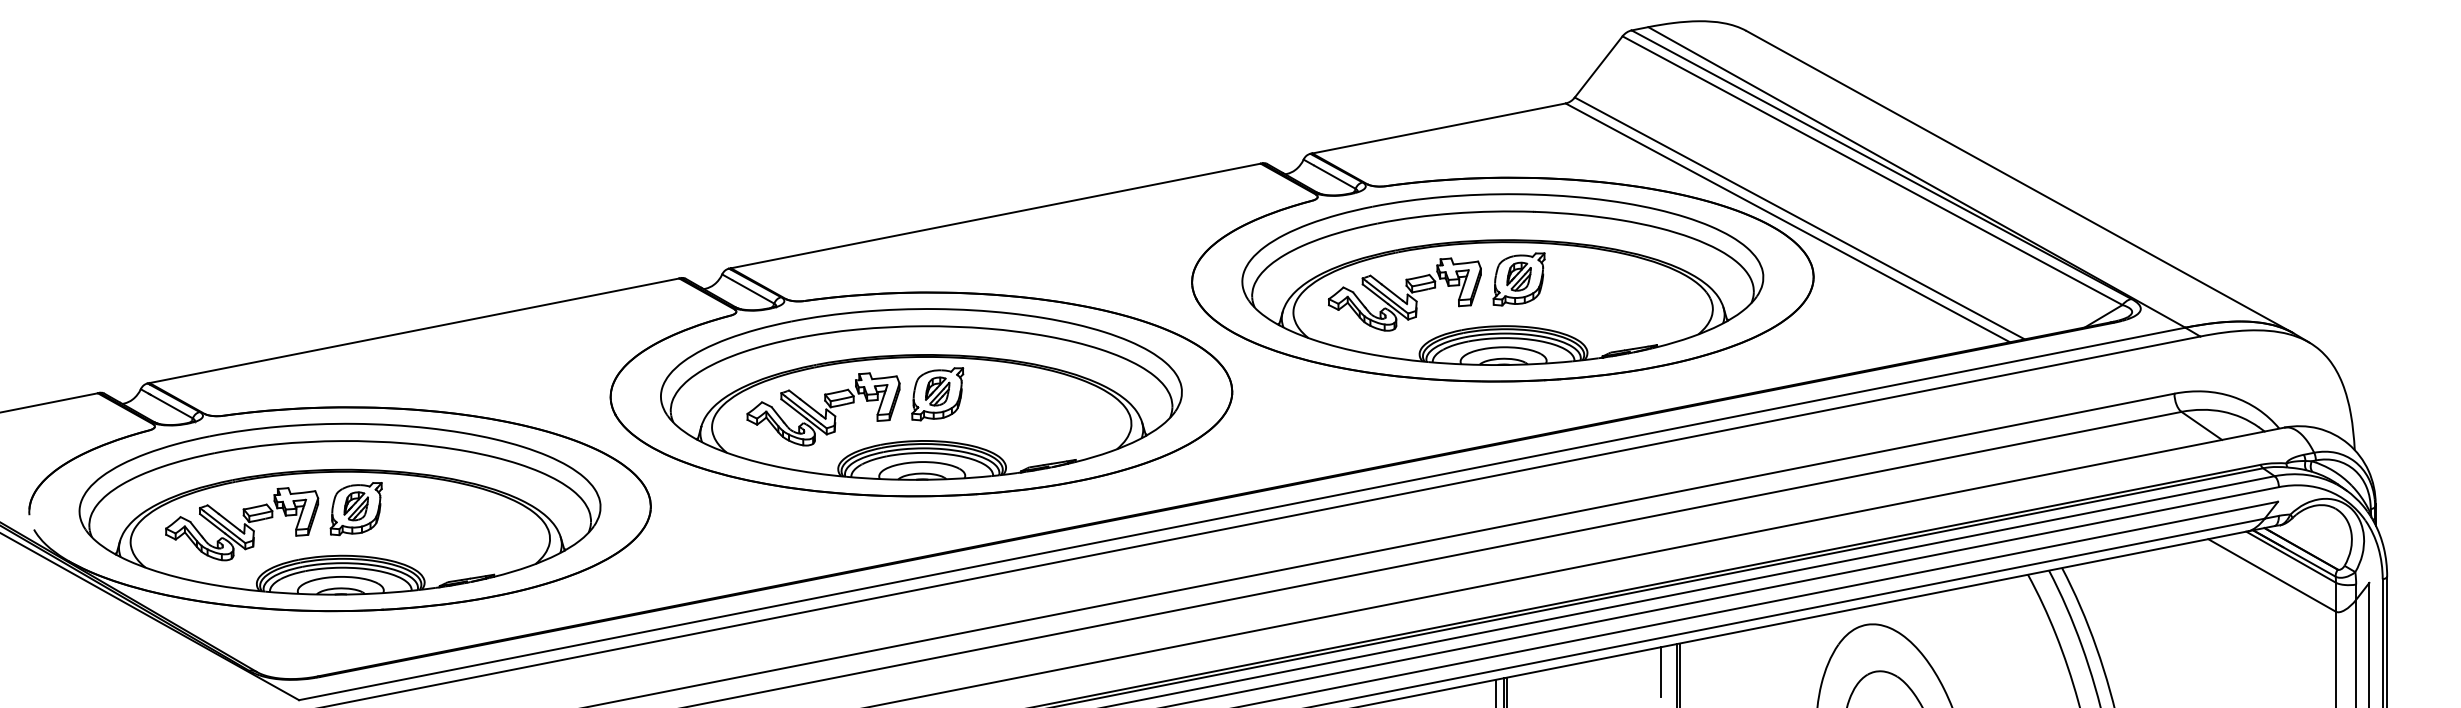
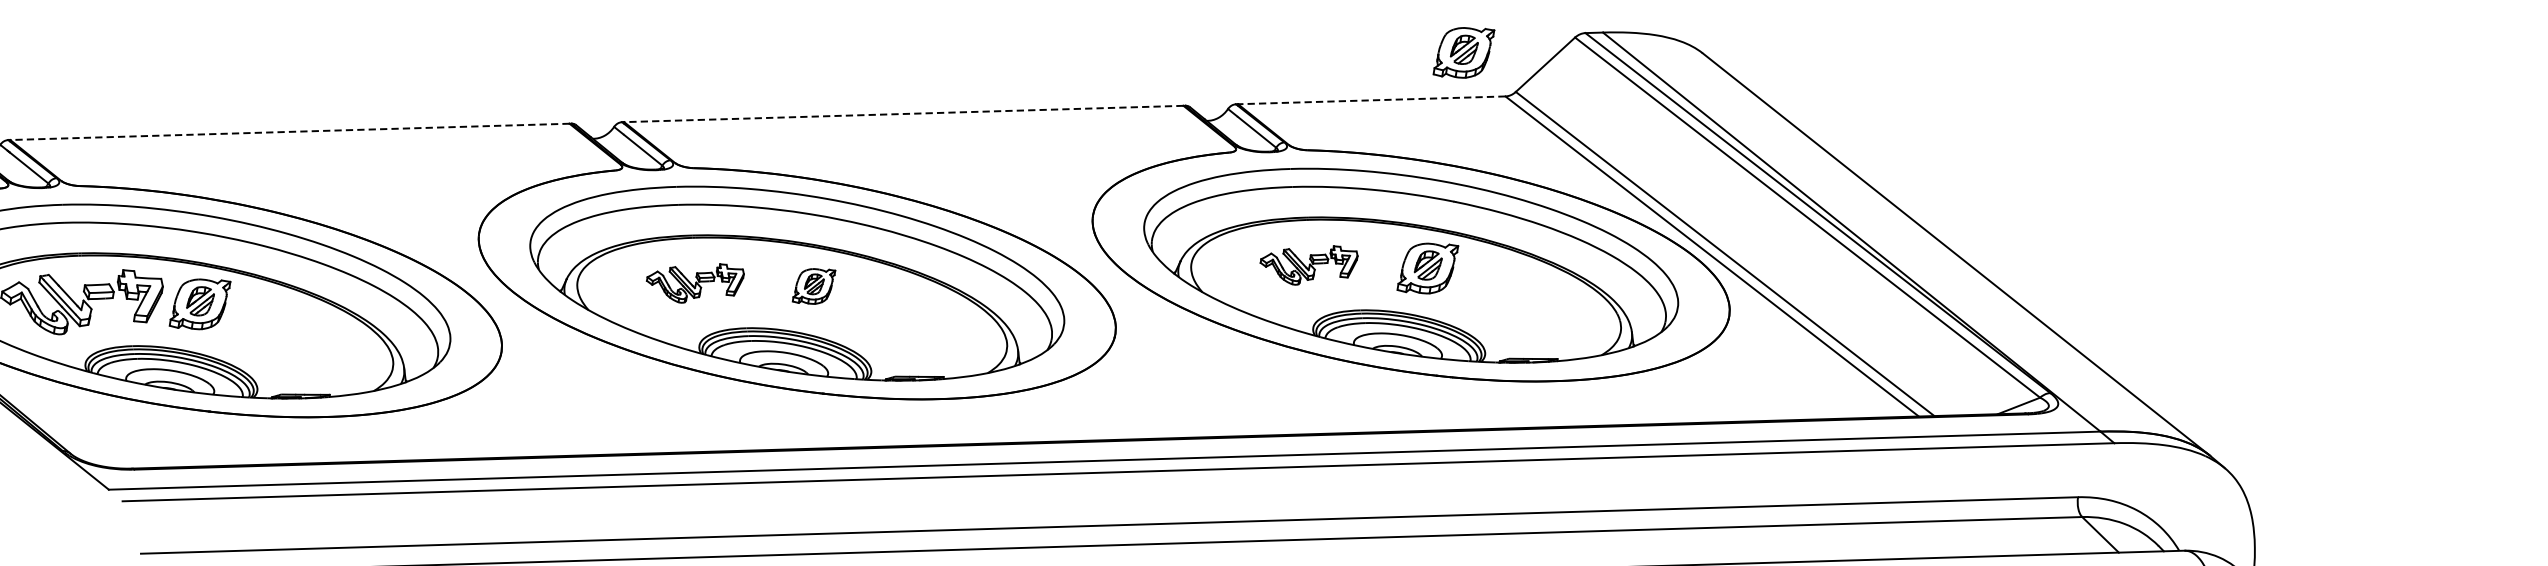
part: (1518, 68) -> (1463, 52), added
line: (1438, 128) -> (1371, 100), solid -> dashed
line: (995, 215) -> (903, 113), solid -> dashed
part: (1404, 294) -> (1308, 264), size x0.6
line: (414, 330) -> (290, 131), solid -> dashed
part: (937, 394) -> (813, 286), size x0.7
part: (823, 409) -> (694, 282), size x0.6

